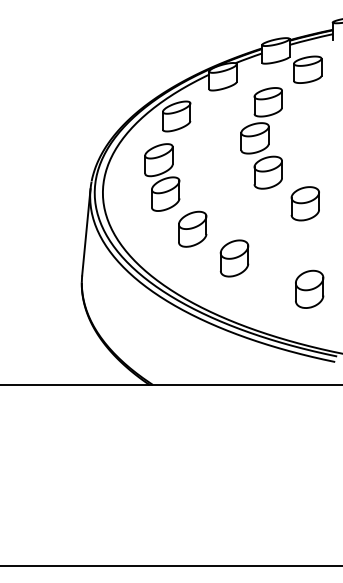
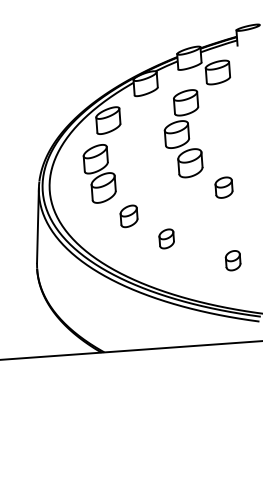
part: (304, 203) -> (223, 187), size x0.7
part: (192, 228) -> (128, 215), size x0.7
part: (234, 258) -> (166, 238), size x0.6
part: (309, 288) -> (232, 260), size x0.6

